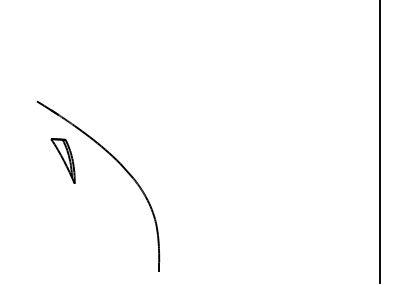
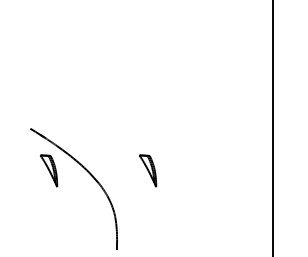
part: (203, 160) -> (148, 170), added

